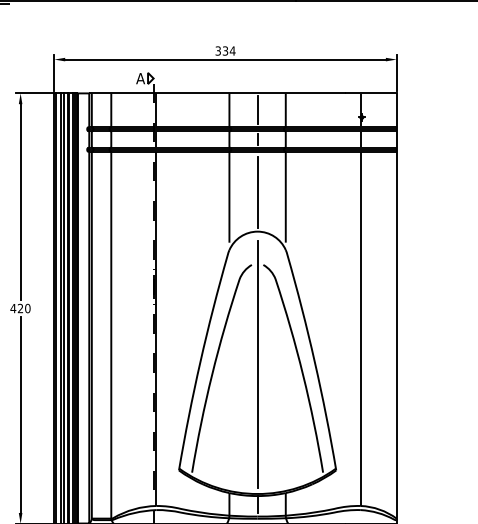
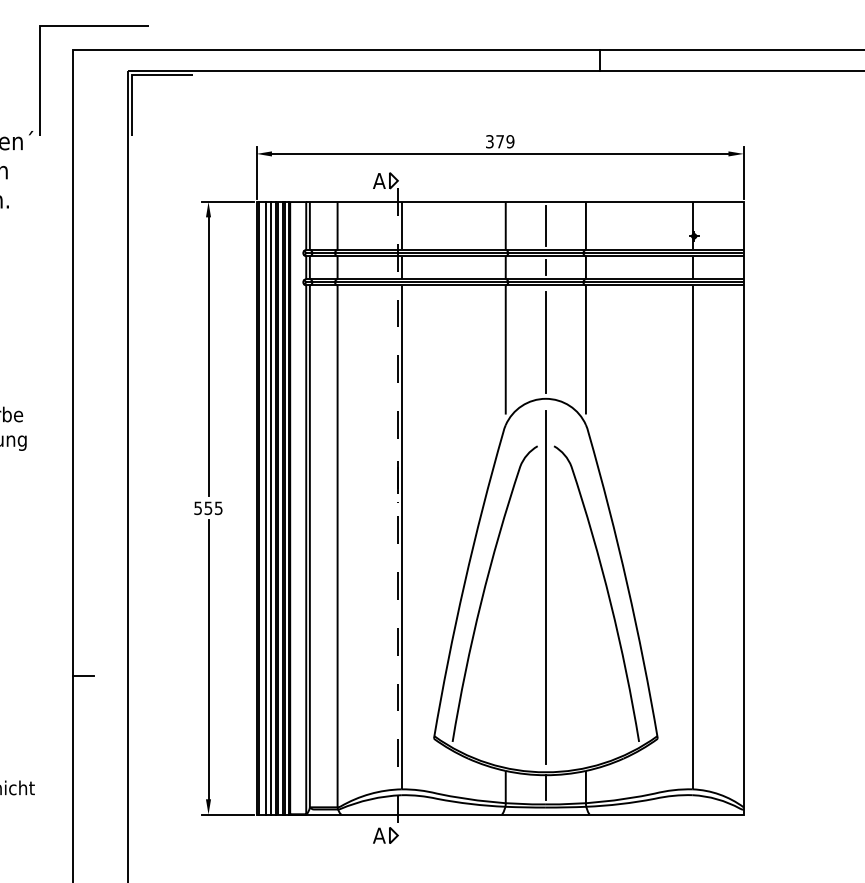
text: (229, 50) -> (505, 141), 334 -> 379
text: (19, 308) -> (207, 508), 420 -> 555

